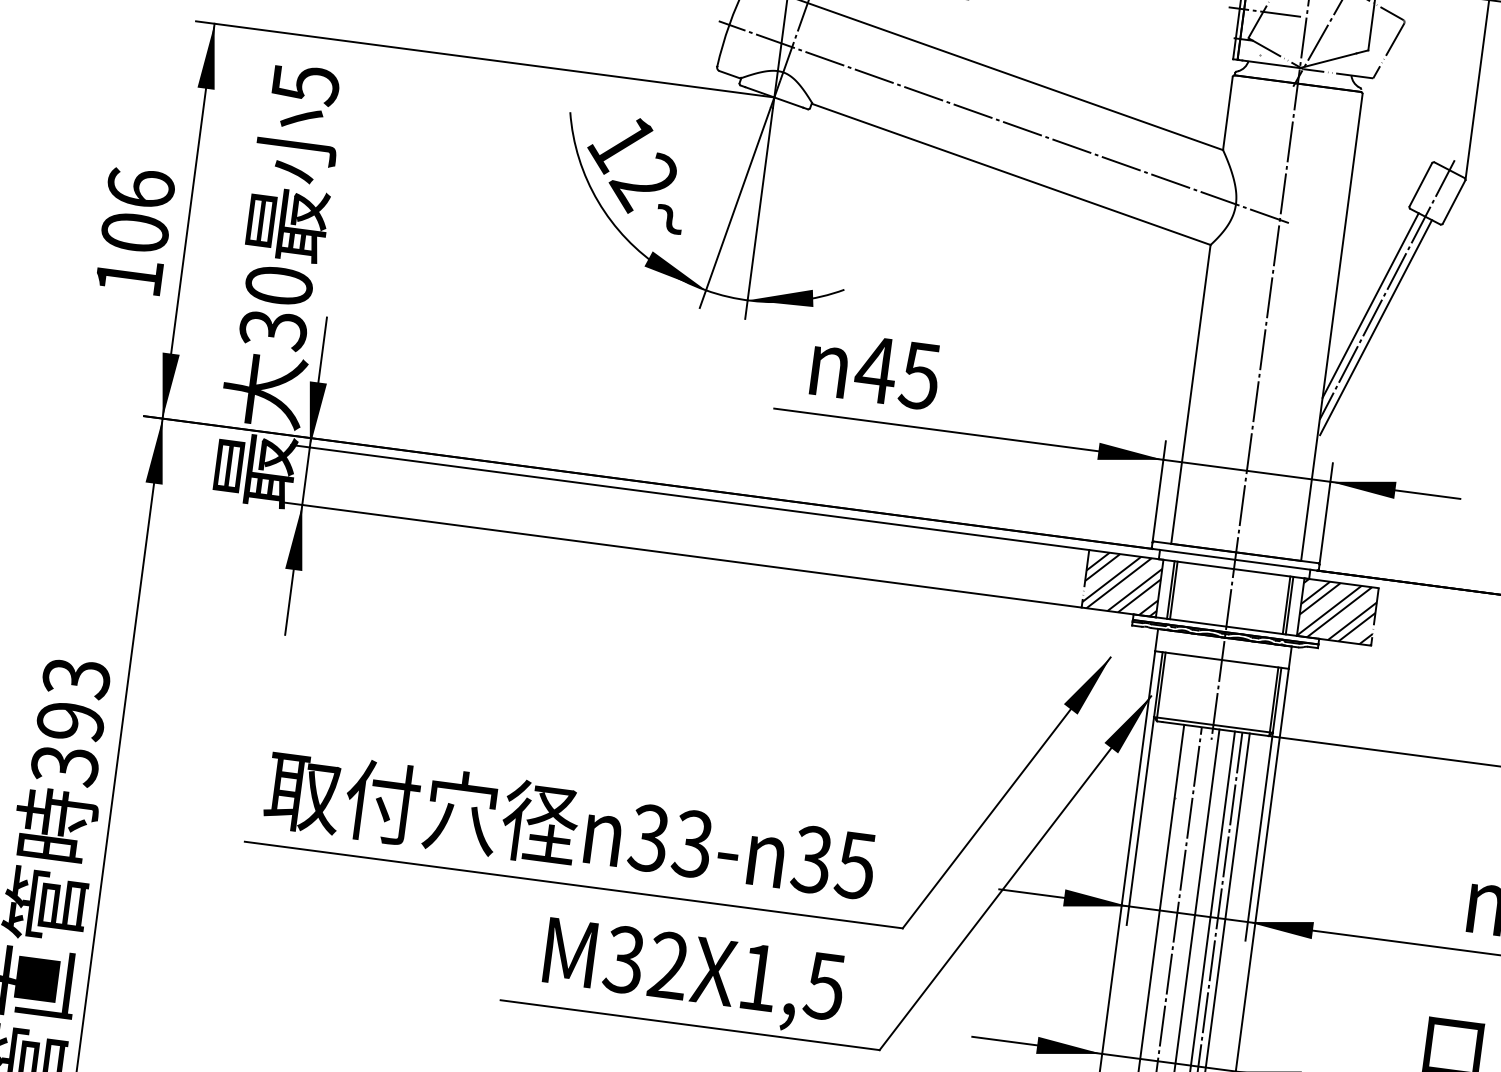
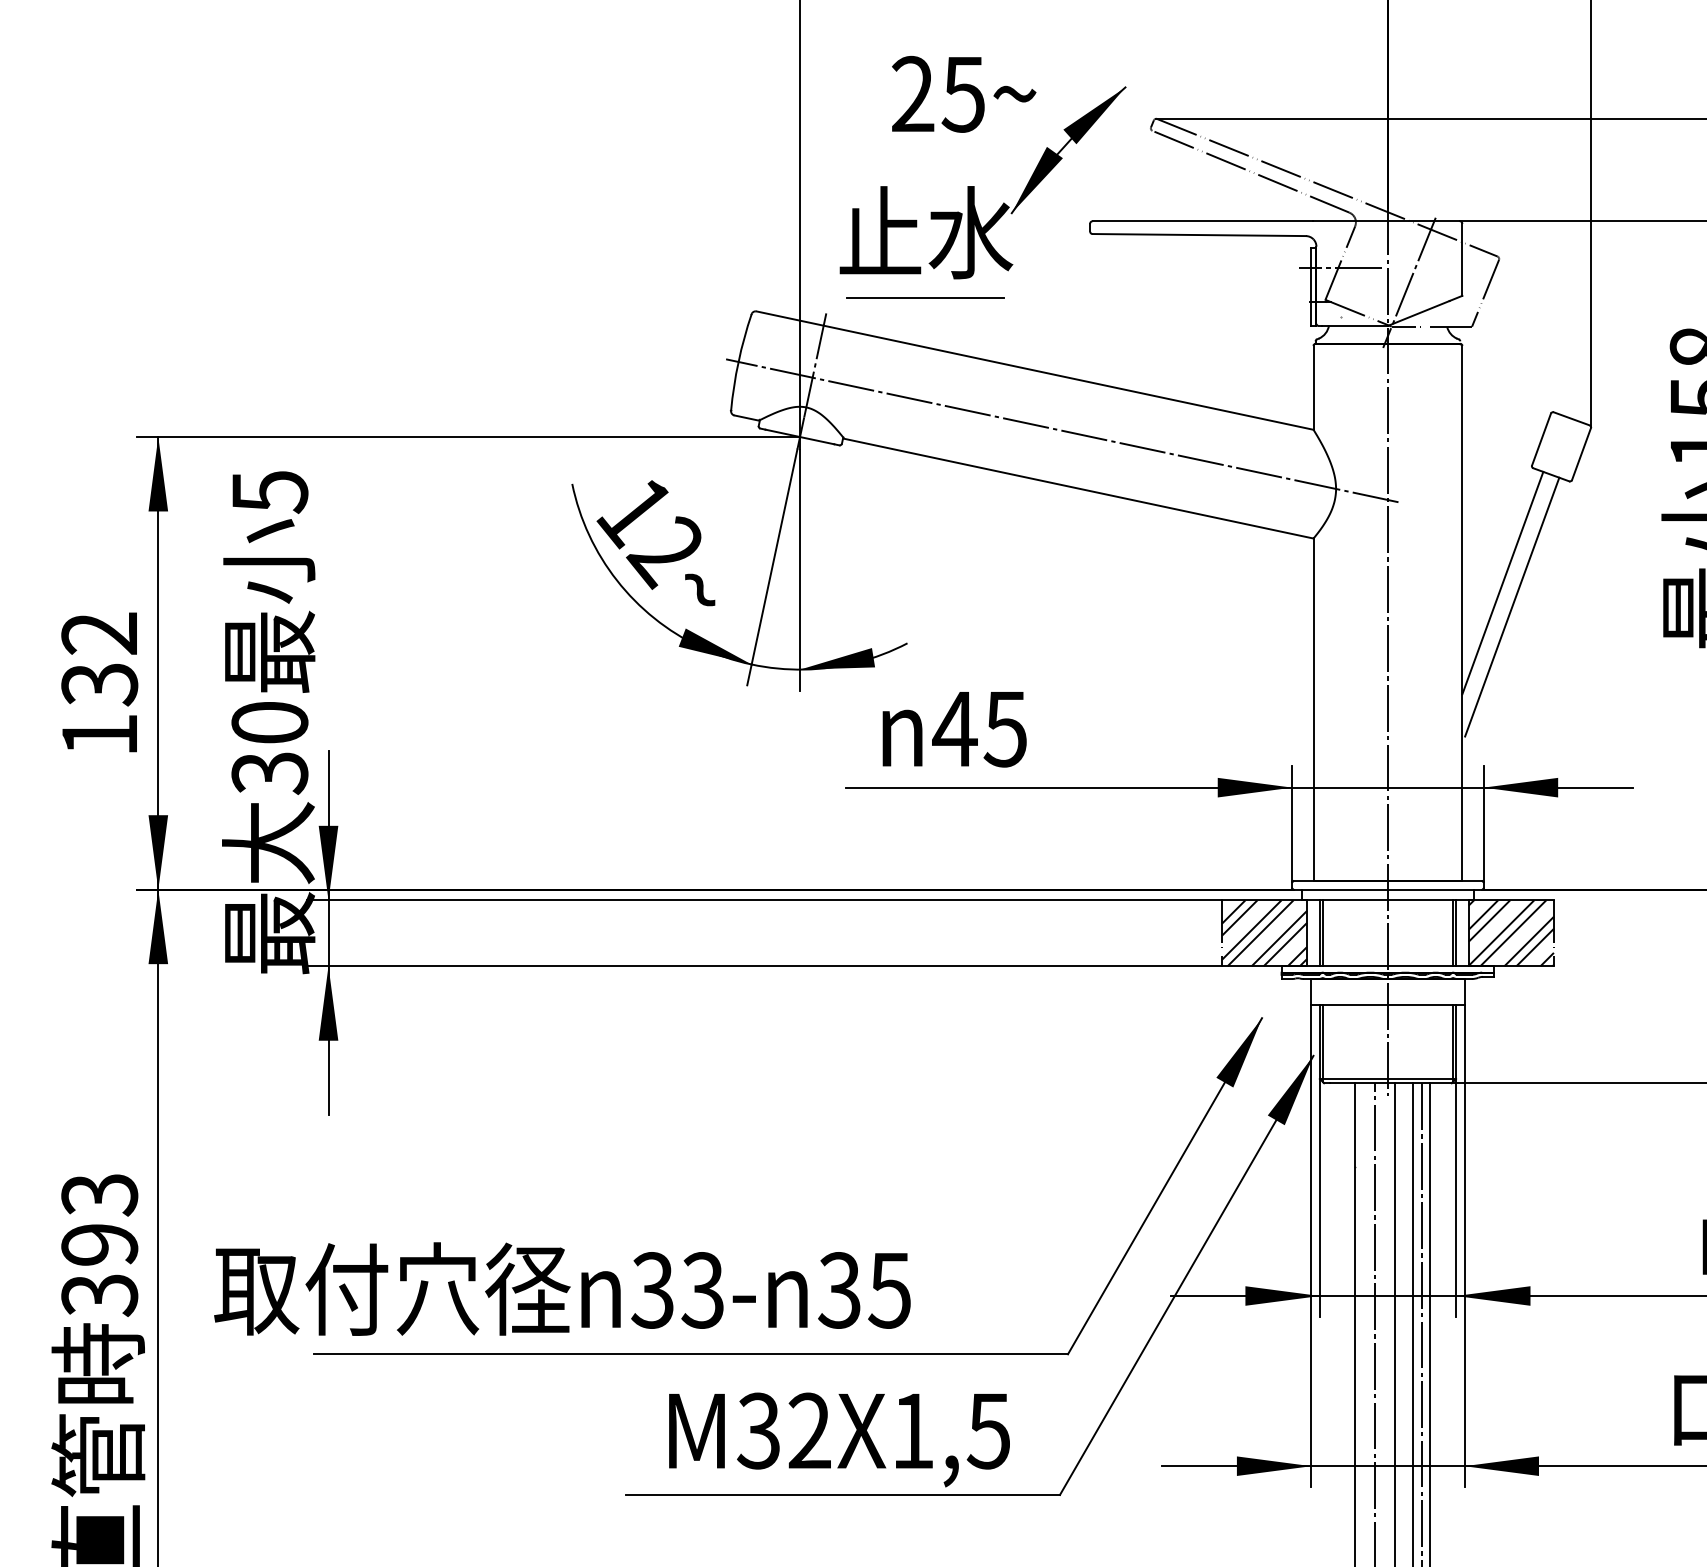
text: (137, 211) -> (99, 659), 106 -> 132
line: (1387, 289) -> (1519, 562), removed
text: (570, 826) -> (562, 1288), moved

